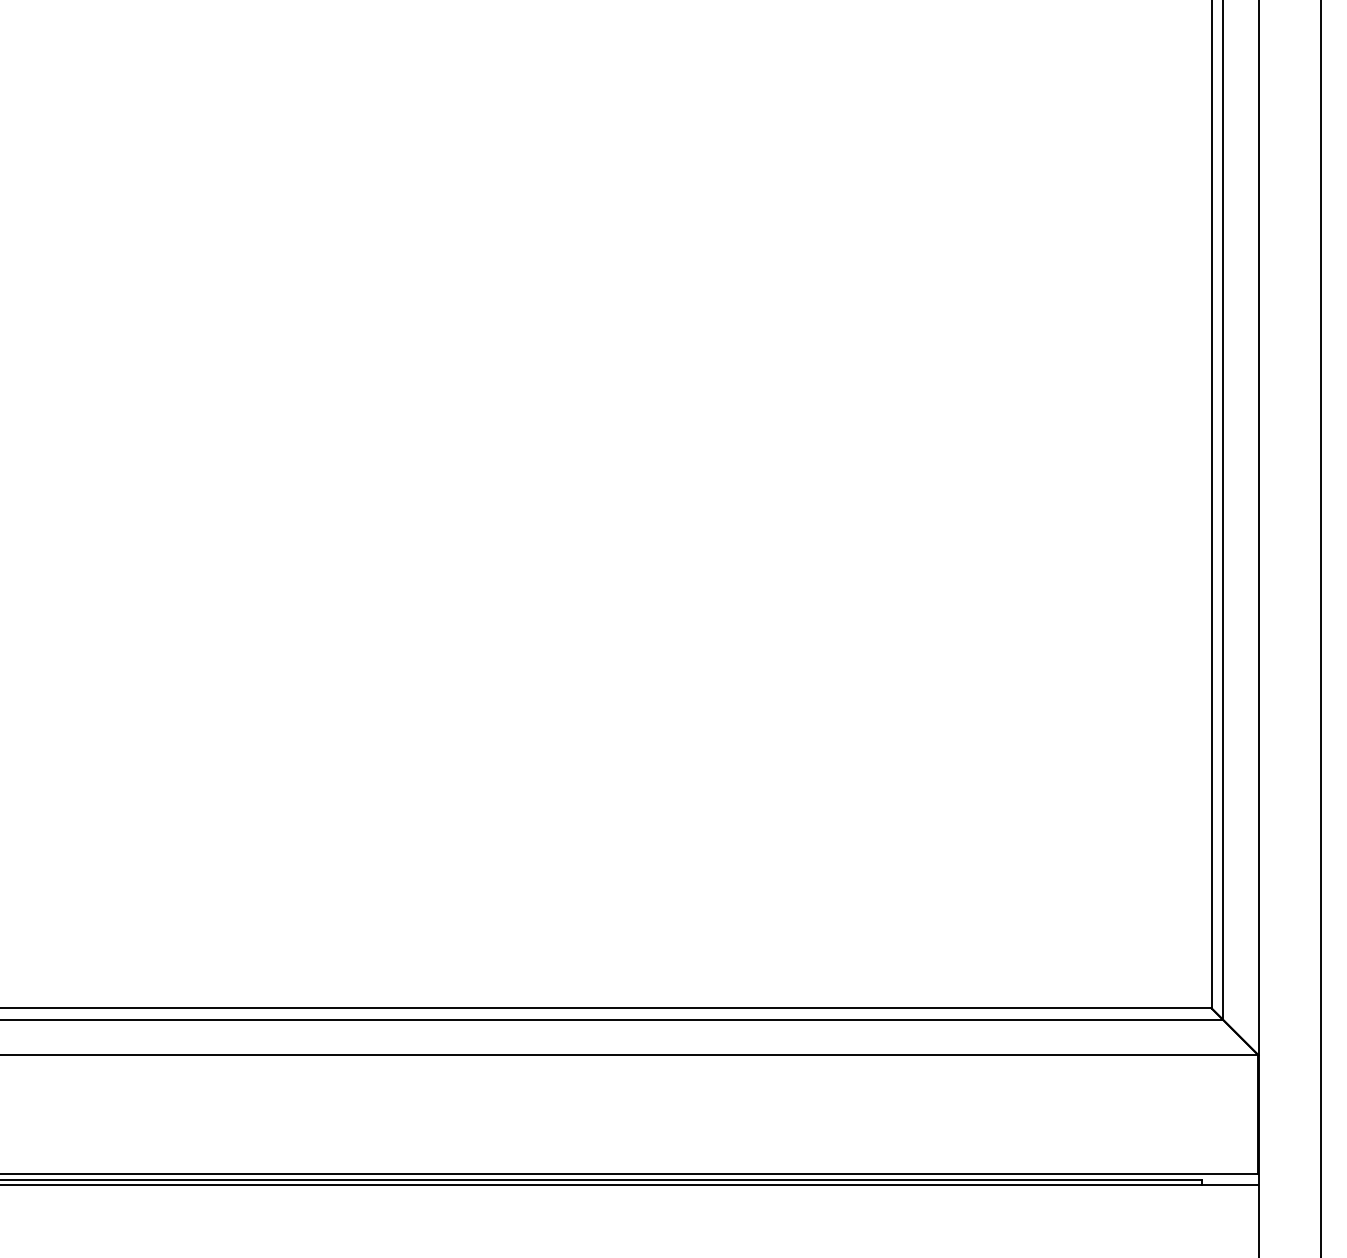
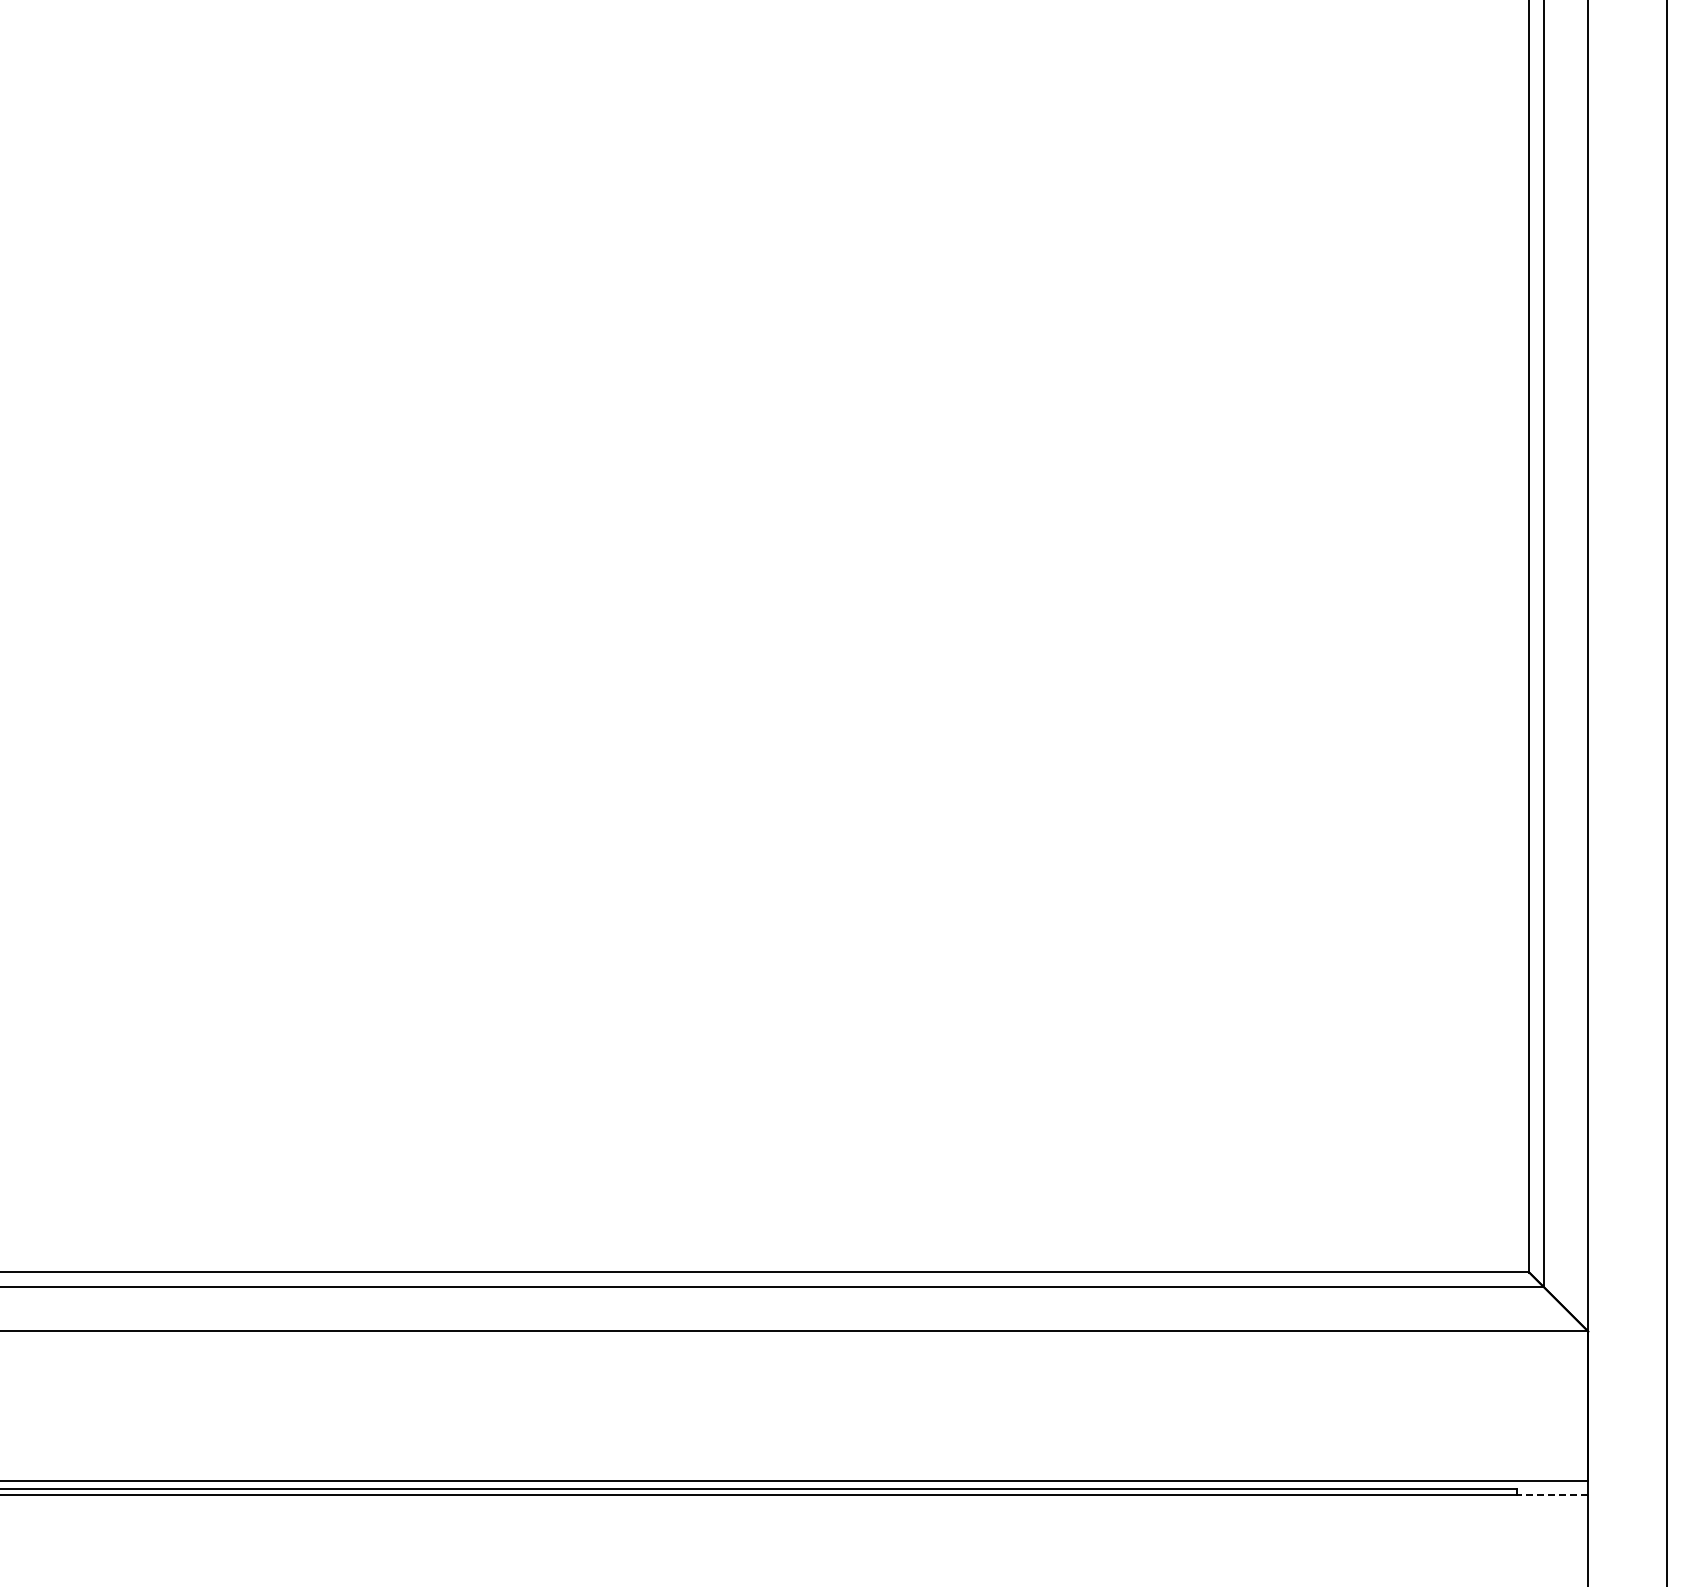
line: (1230, 1185) -> (1552, 1495), solid -> dashed

